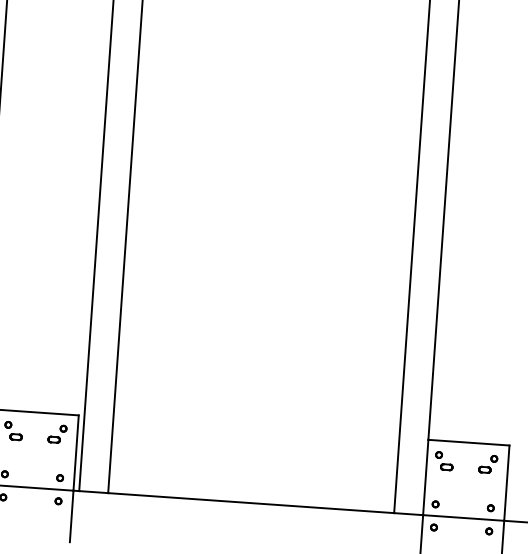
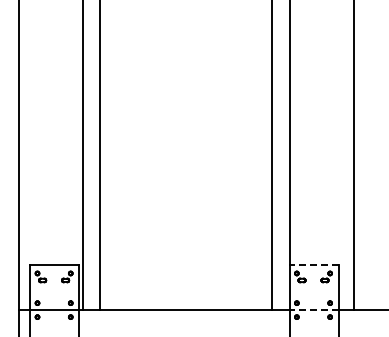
line: (467, 442) -> (313, 264), solid -> dashed
line: (462, 518) -> (313, 310), solid -> dashed

